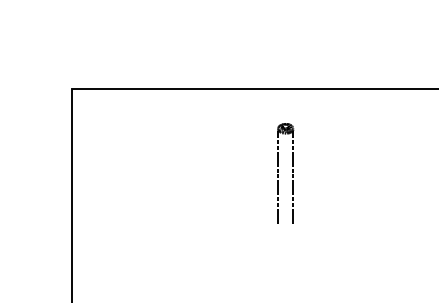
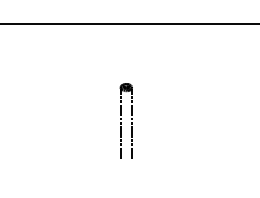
part: (278, 172) -> (120, 120), moved

